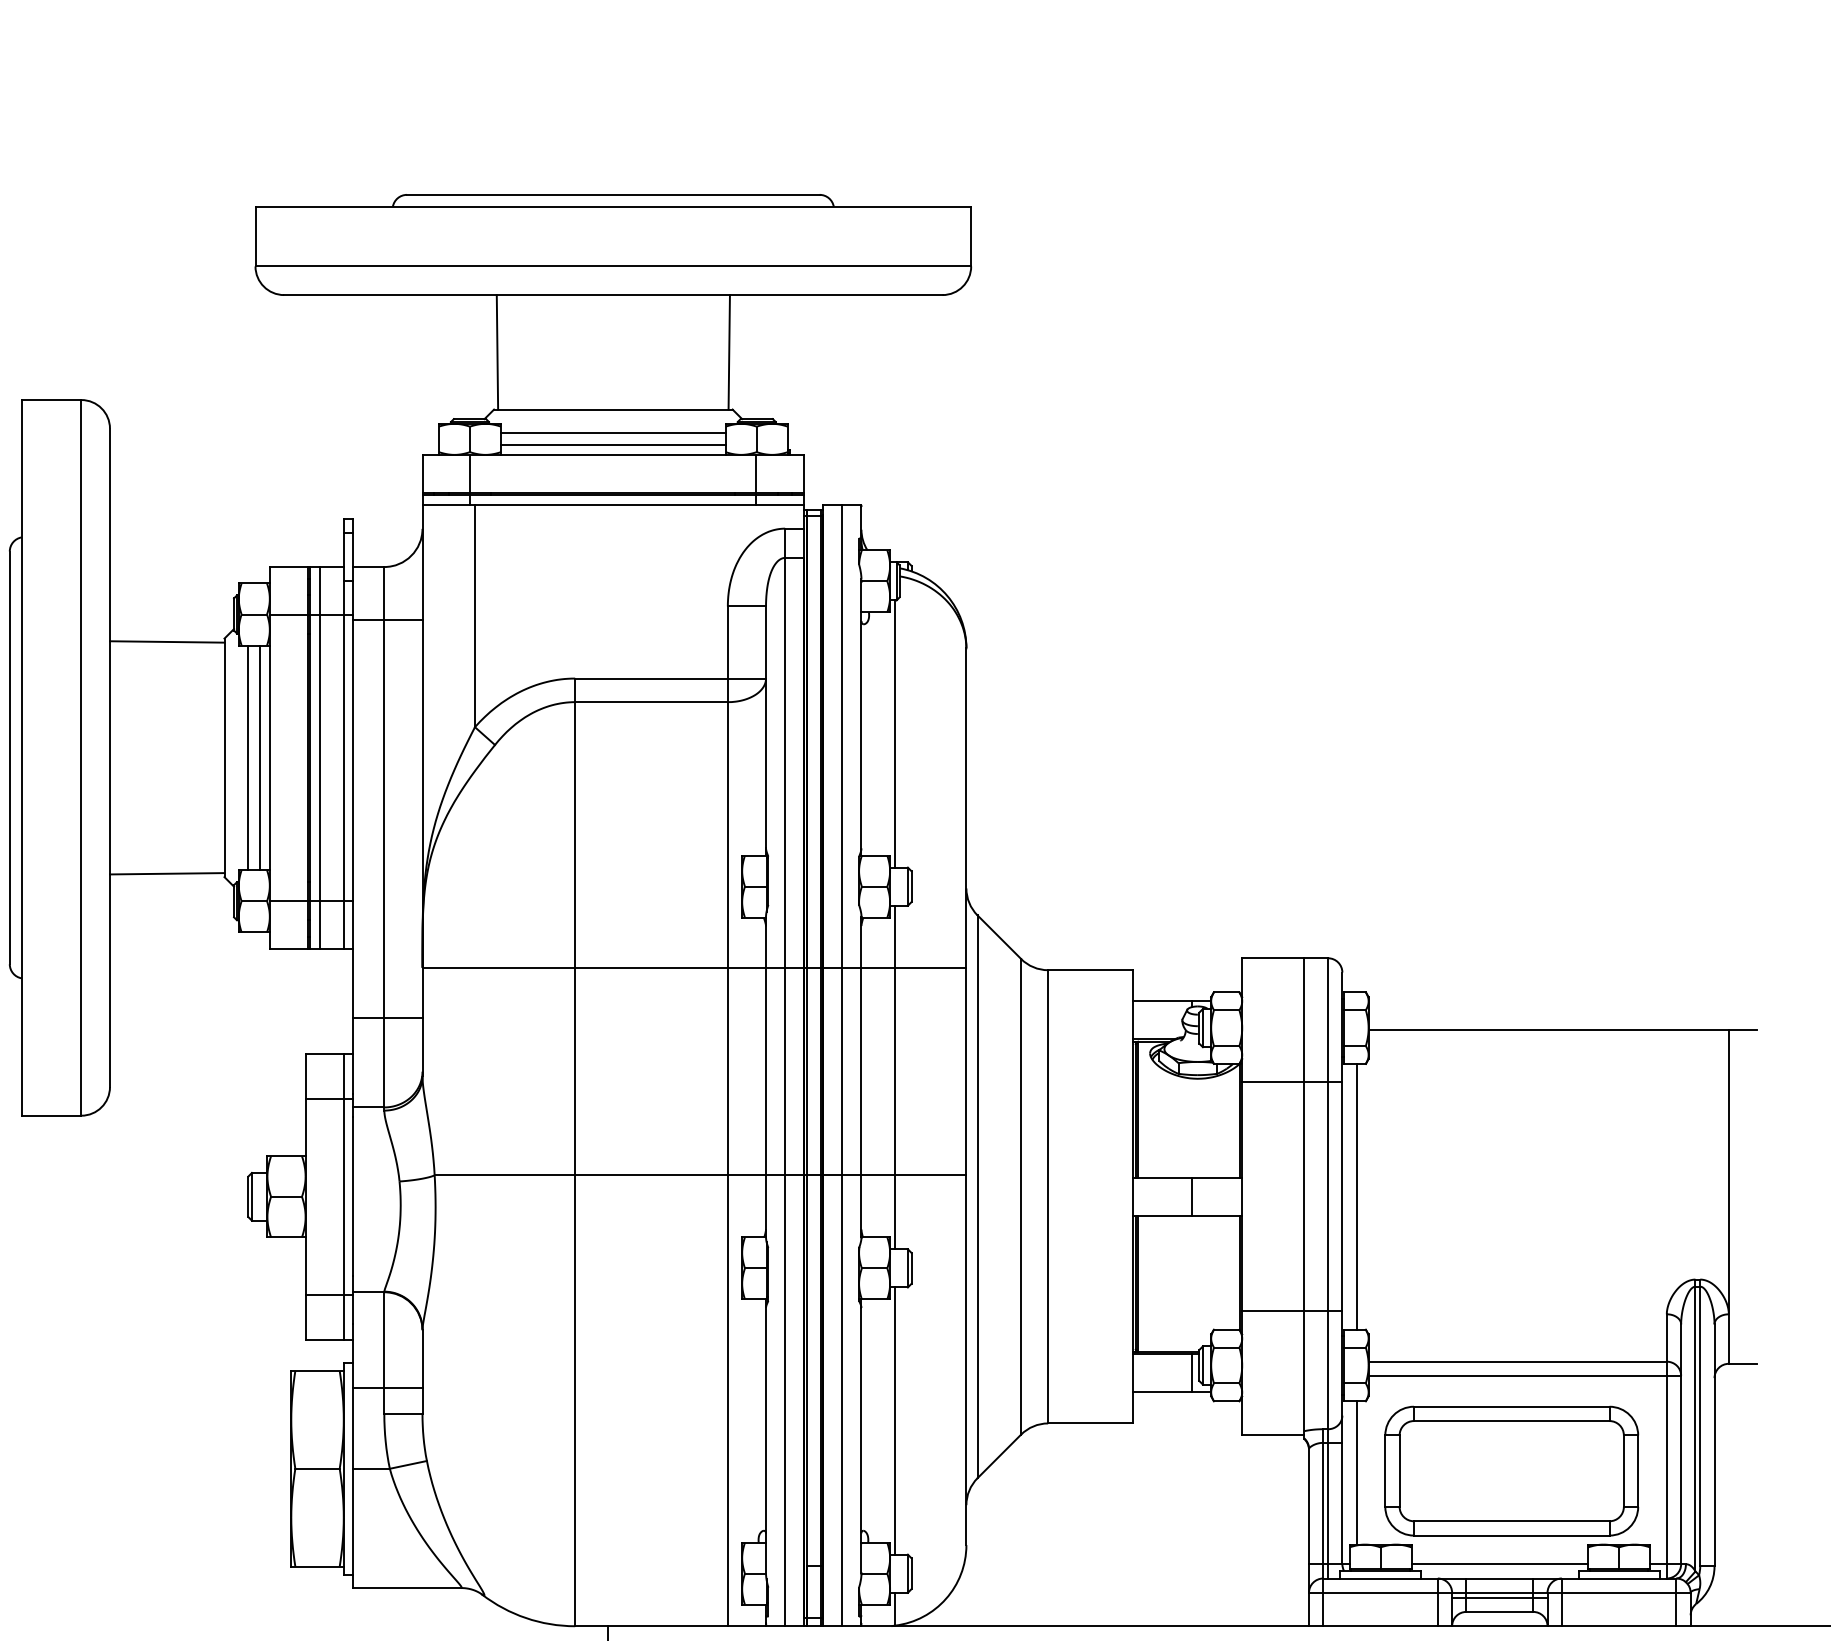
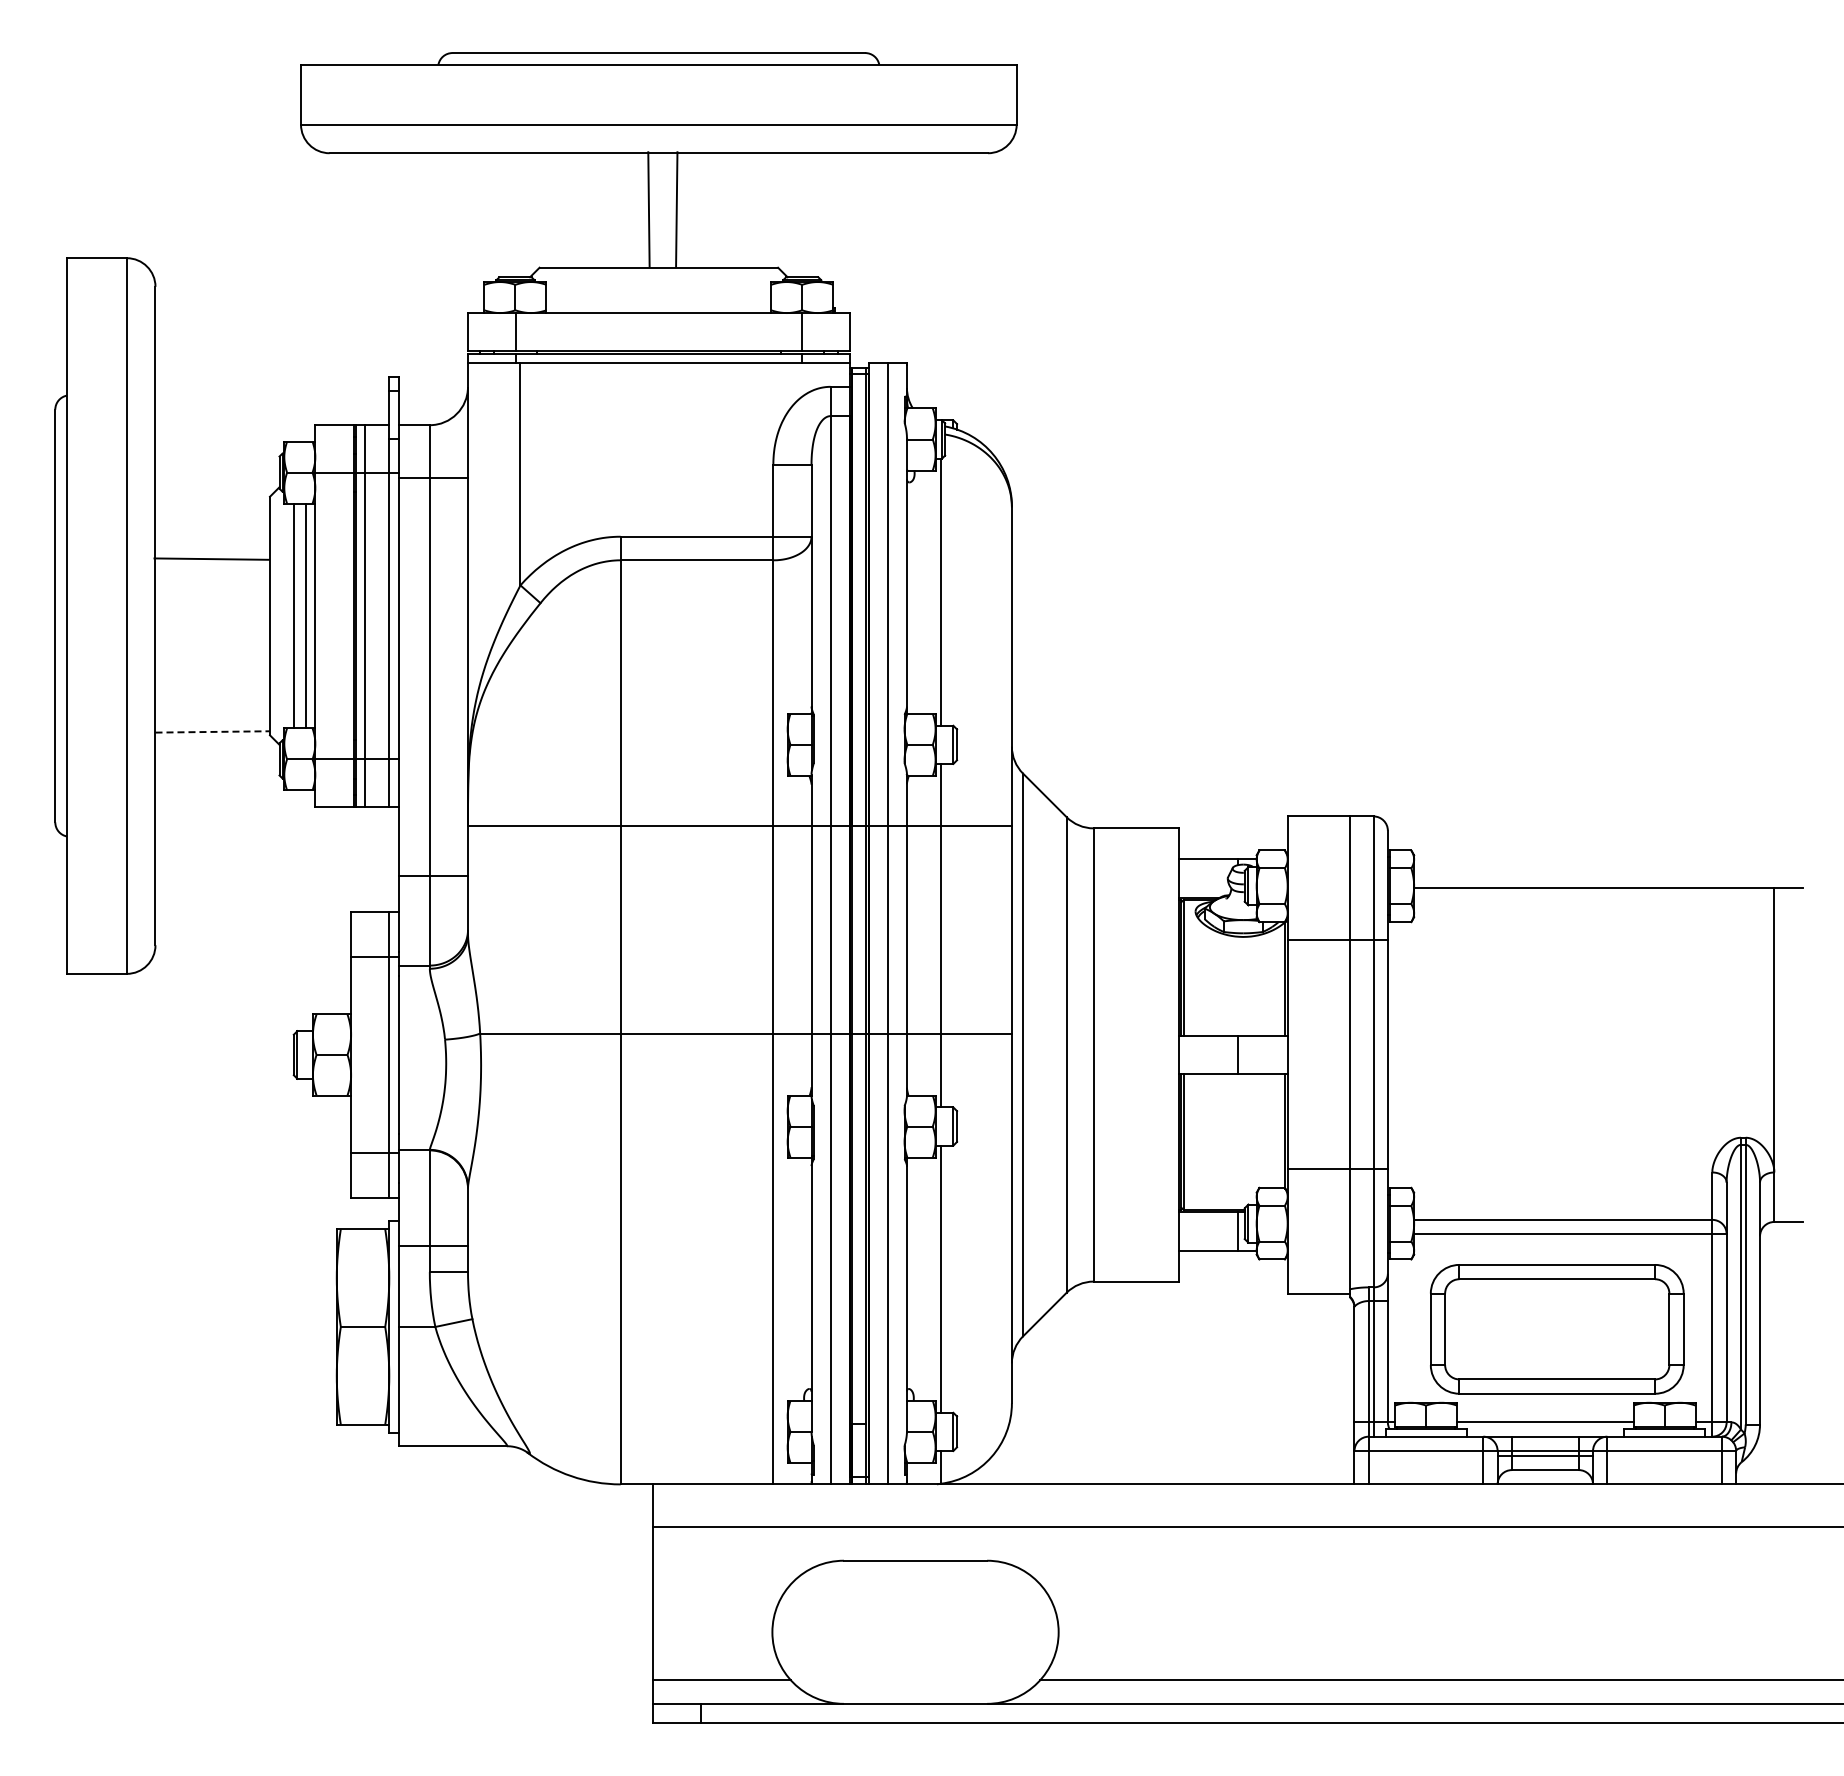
line: (497, 352) -> (648, 209), moved
line: (729, 352) -> (676, 209), moved
line: (613, 433) -> (658, 291), removed
line: (613, 445) -> (658, 303), removed
line: (167, 641) -> (211, 558), moved
line: (168, 873) -> (213, 731), solid -> dashed
line: (1357, 1196) -> (1402, 1054), removed
line: (1357, 1472) -> (1402, 1330), removed

